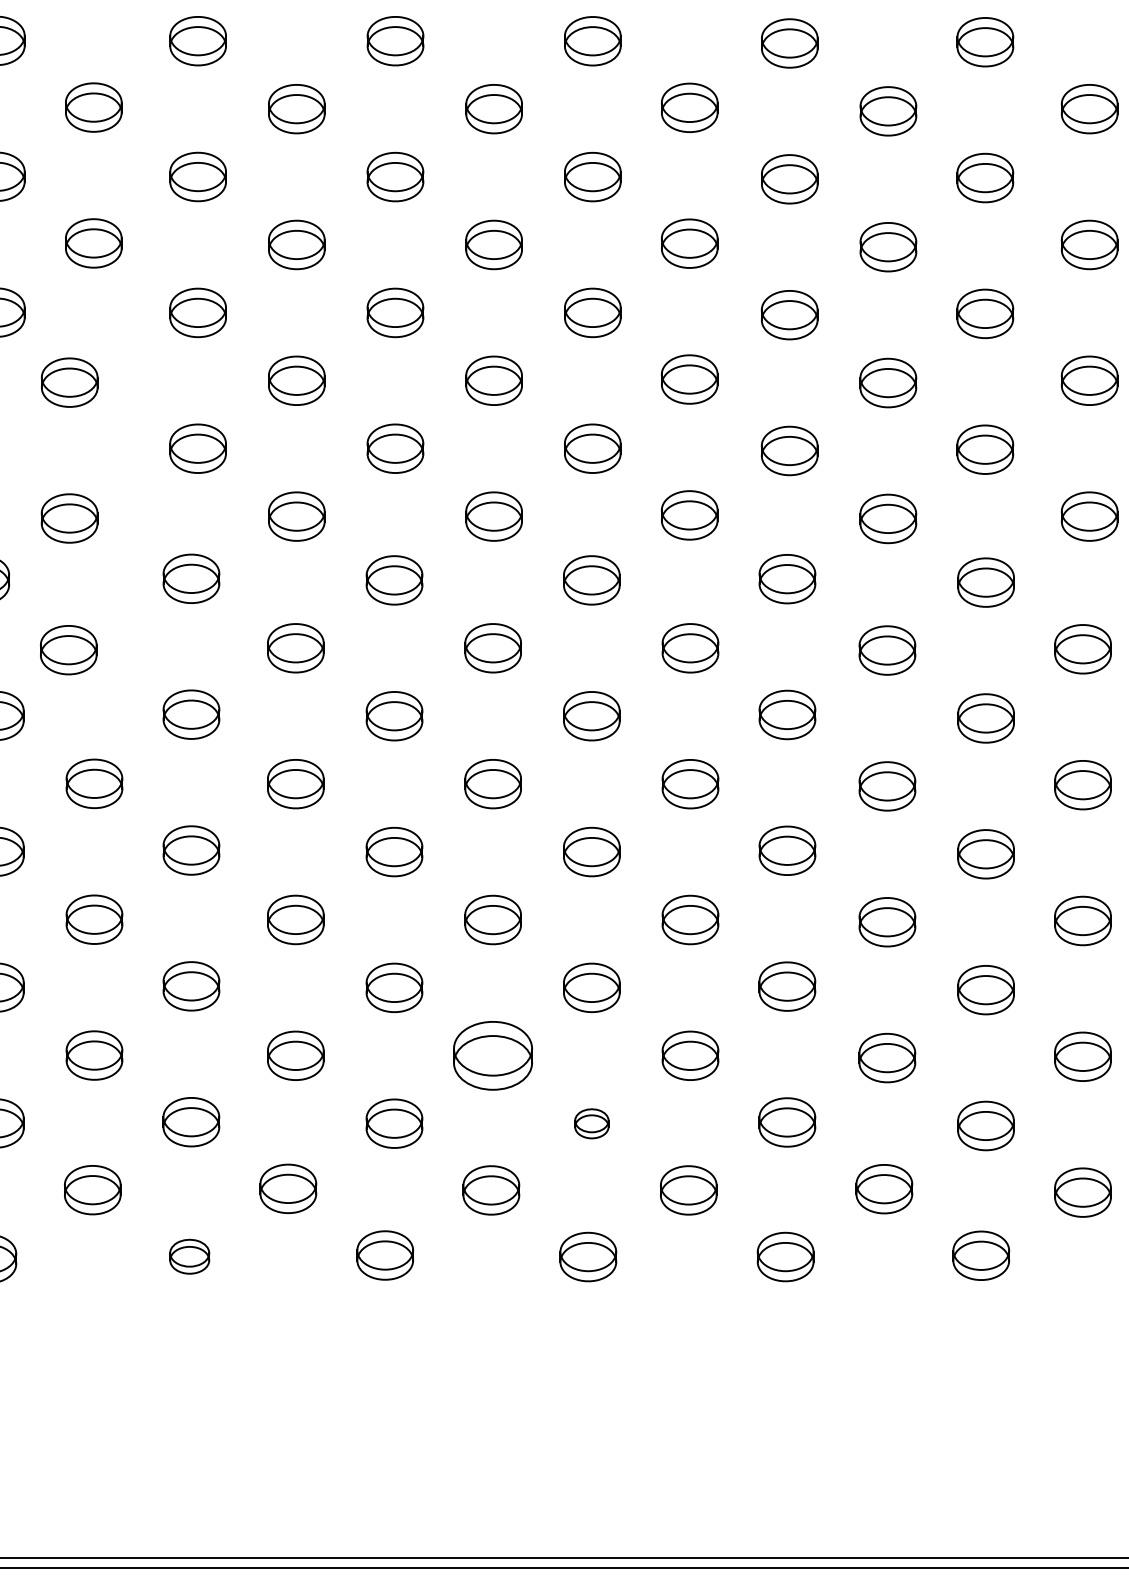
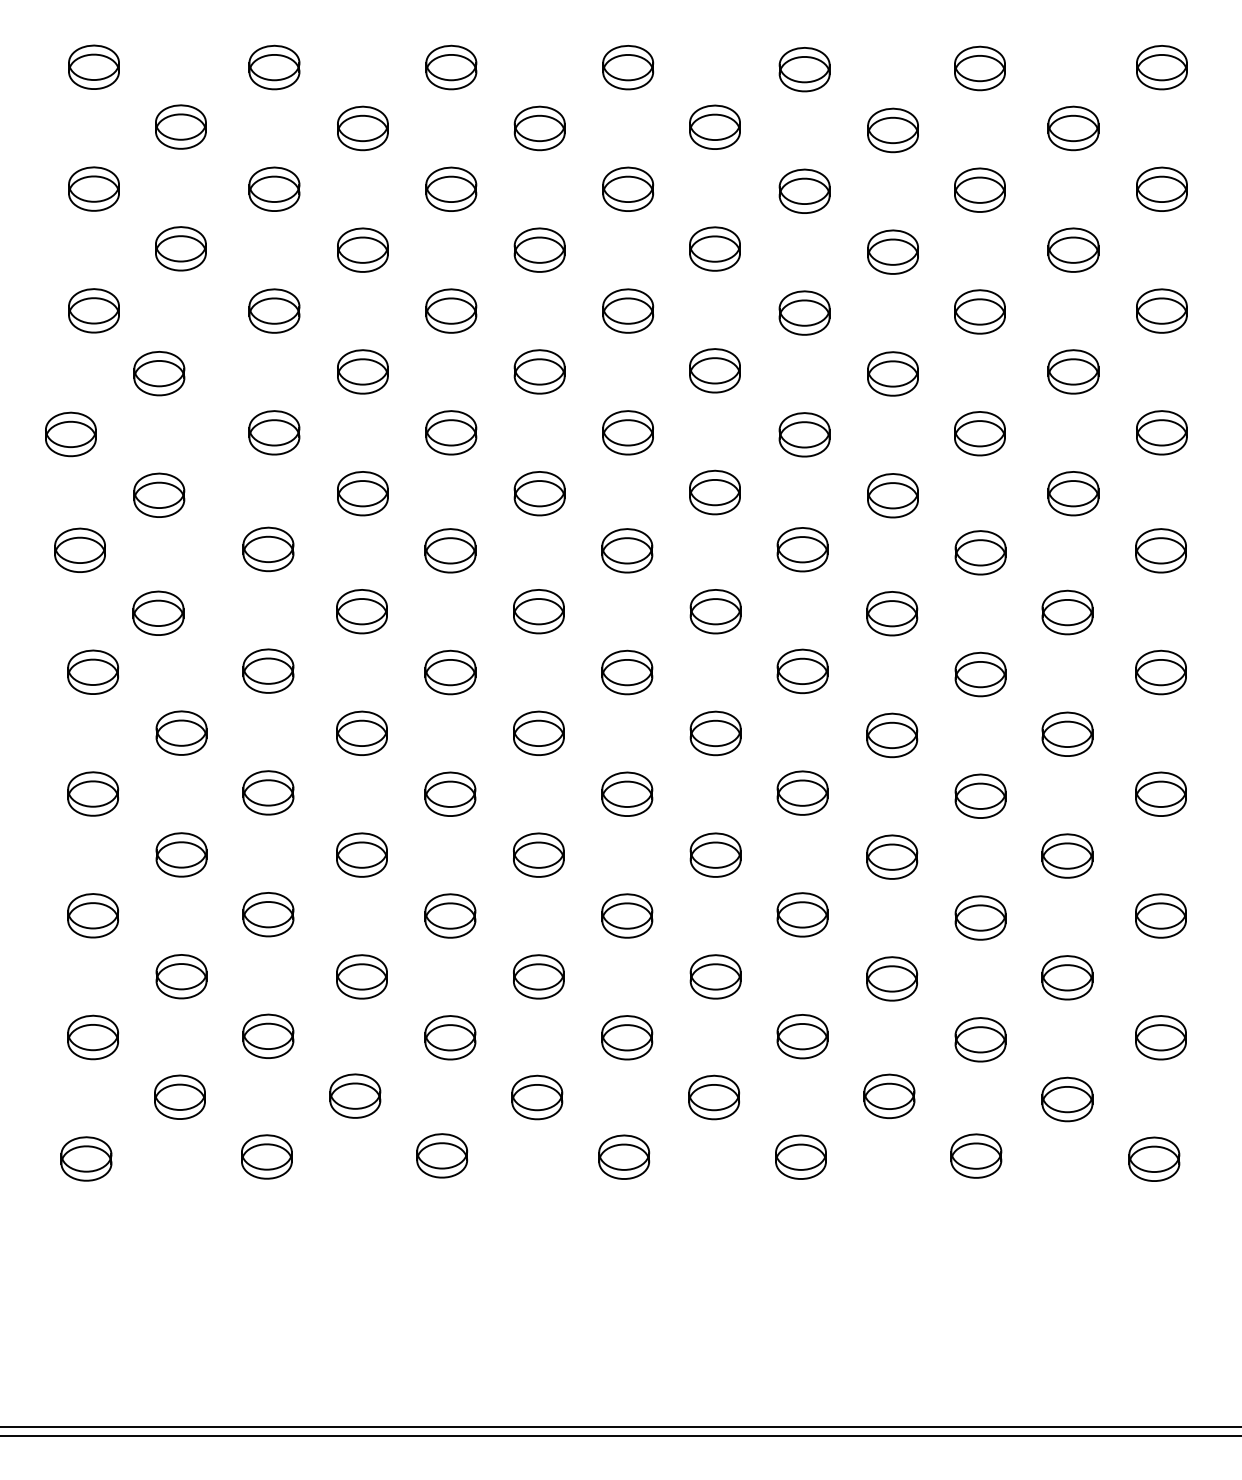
part: (492, 1055) -> (538, 976), size x0.71
part: (592, 1123) -> (627, 1037), size x1.67
part: (189, 1256) -> (266, 1156), size x1.43

